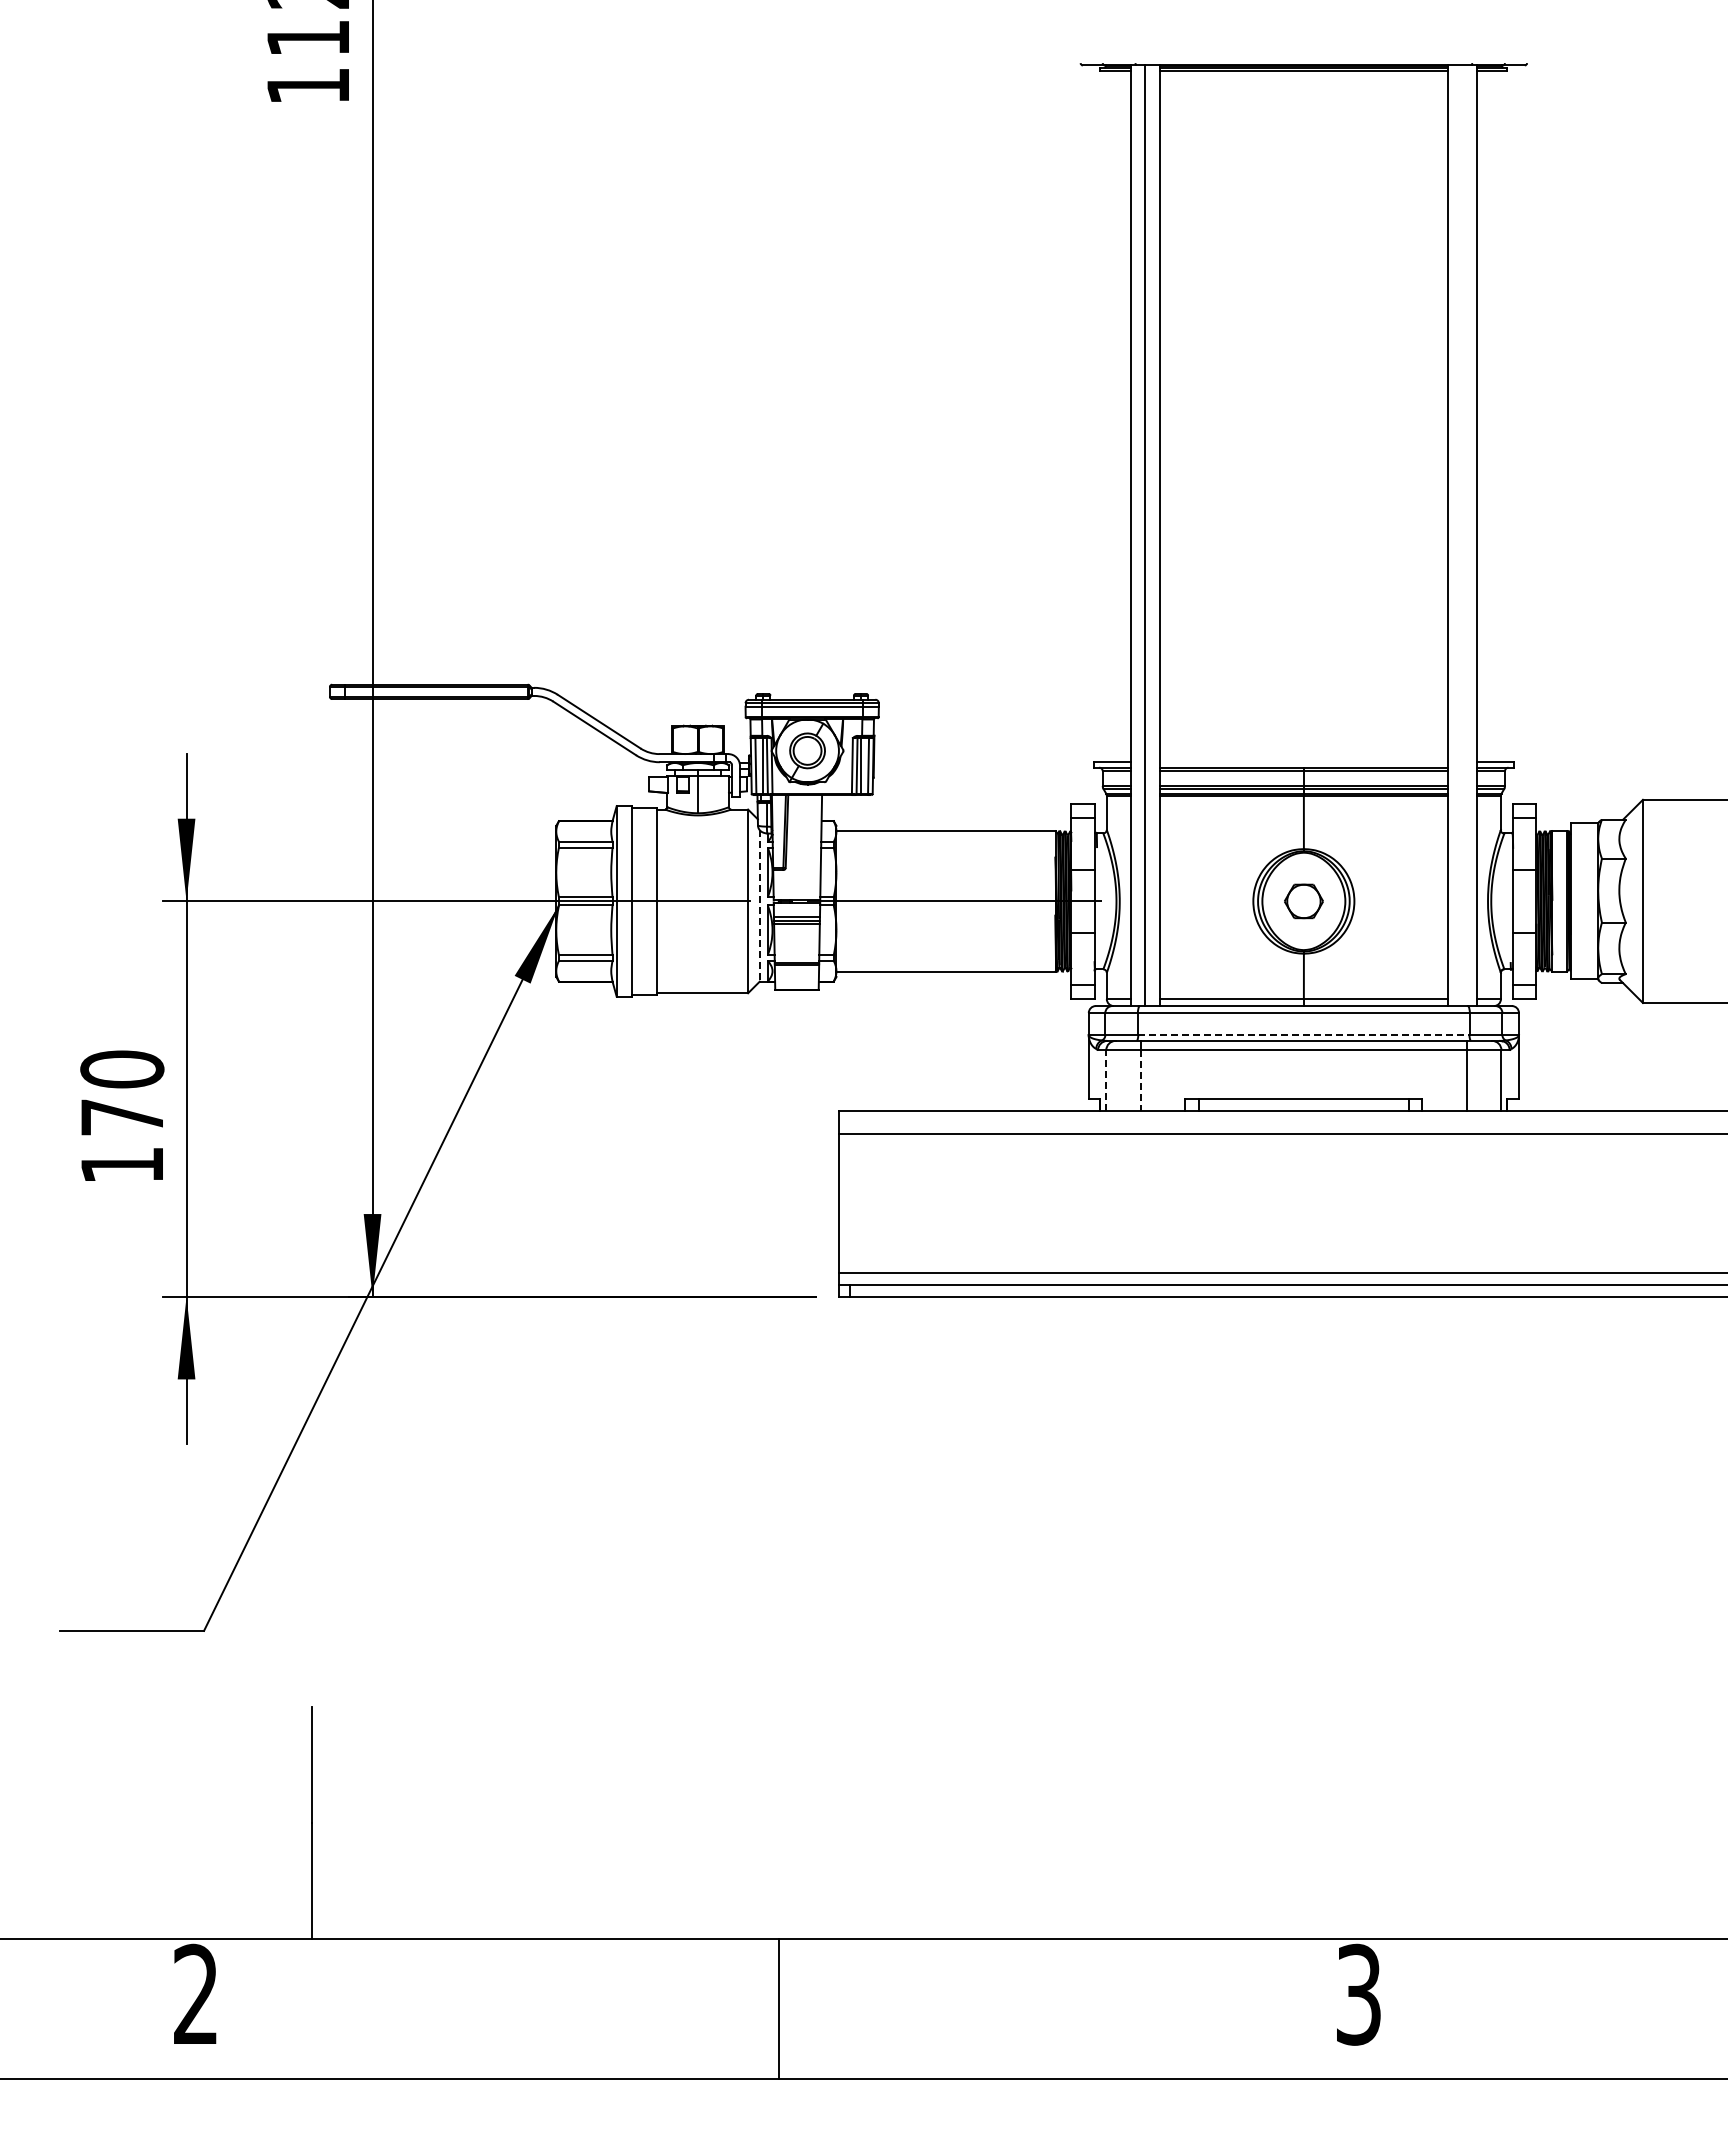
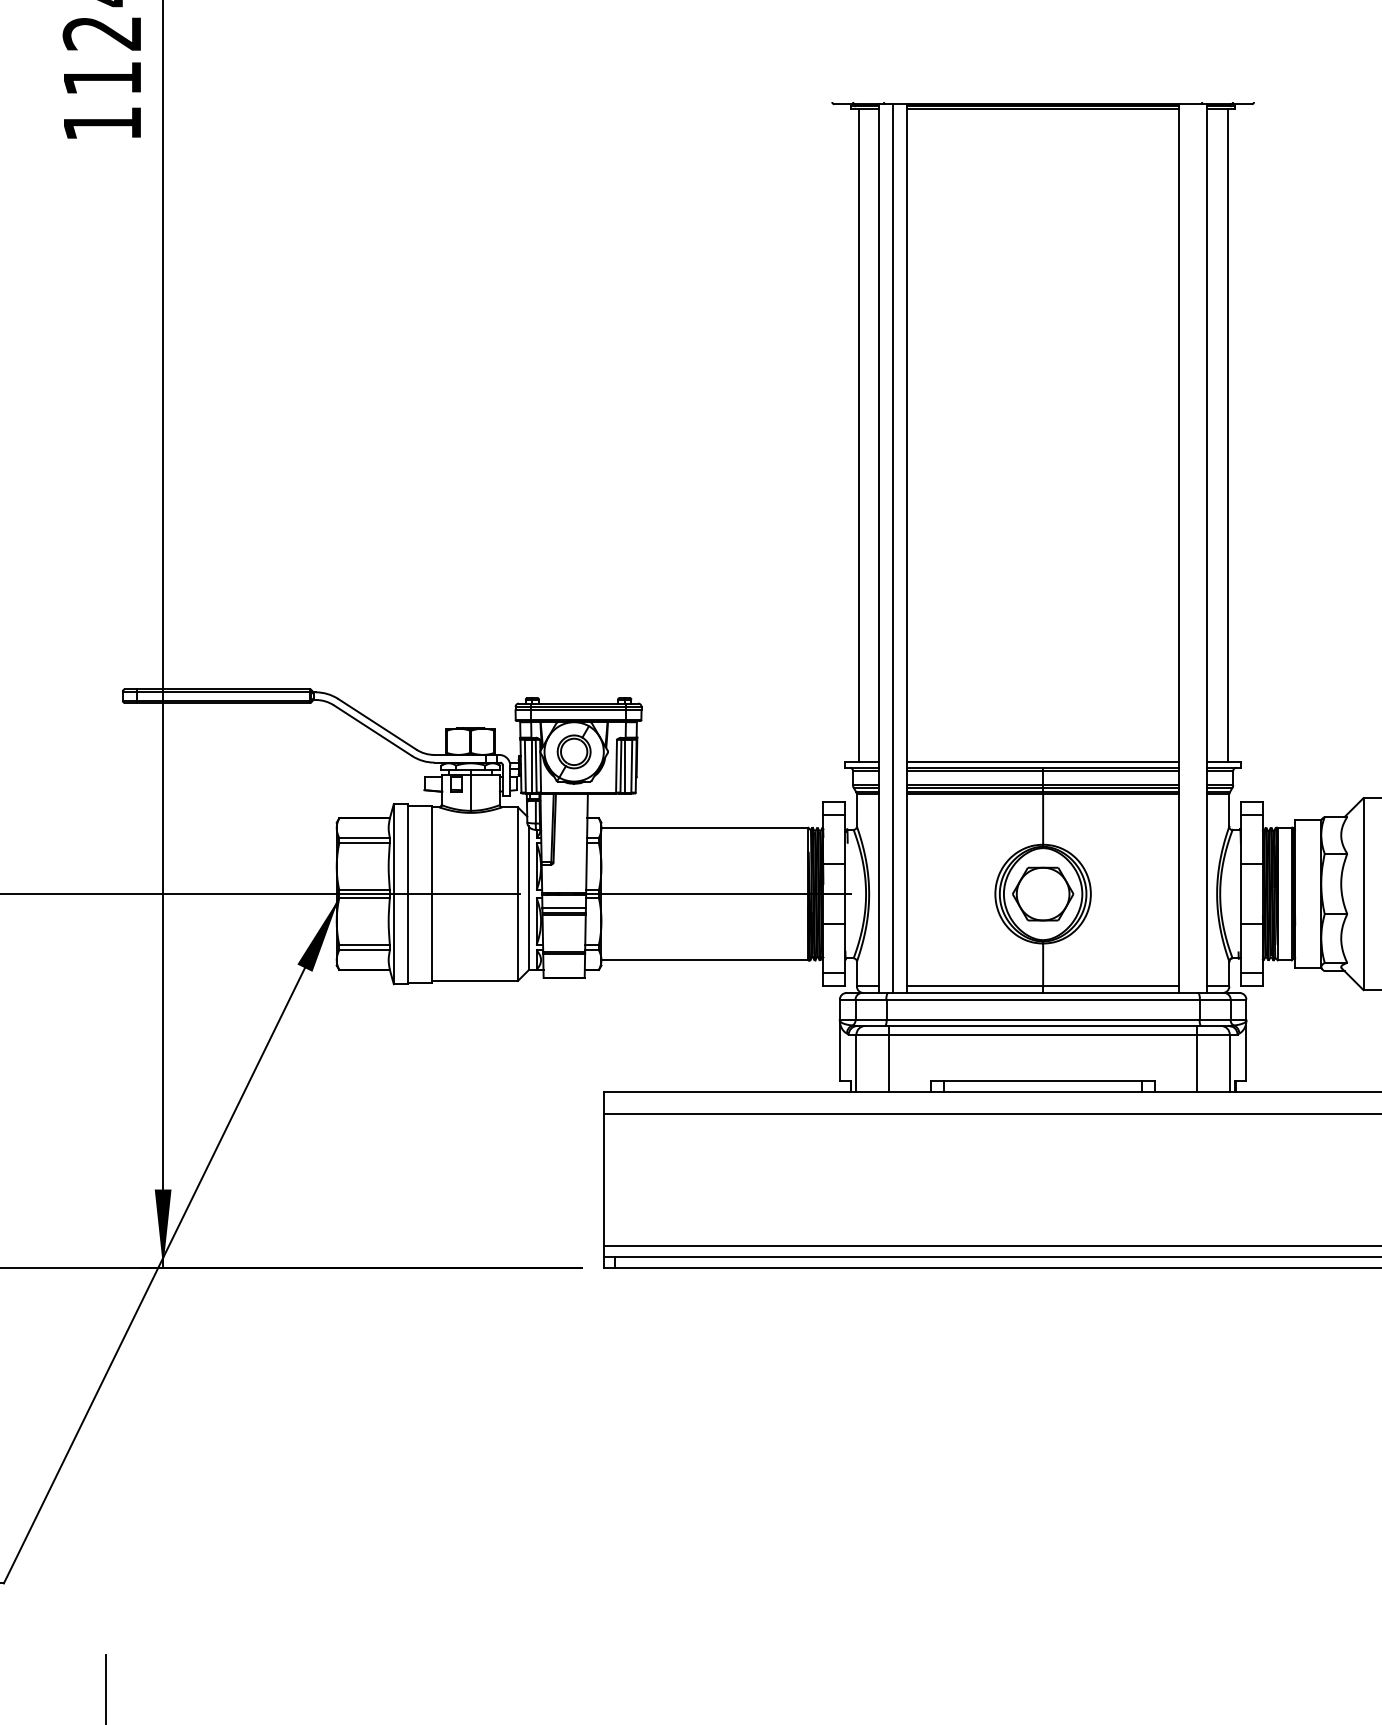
line: (1108, 415) -> (858, 434), added
line: (1499, 415) -> (1227, 434), added
line: (1303, 761) -> (1042, 761), added
part: (1303, 901) -> (1042, 894), size x1.67
line: (759, 905) -> (528, 897), dashed -> solid
line: (1303, 1035) -> (1042, 1020), dashed -> solid
line: (1106, 1079) -> (856, 1062), dashed -> solid
line: (1140, 1080) -> (888, 1063), dashed -> solid

